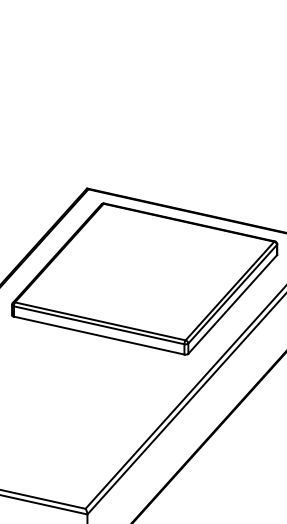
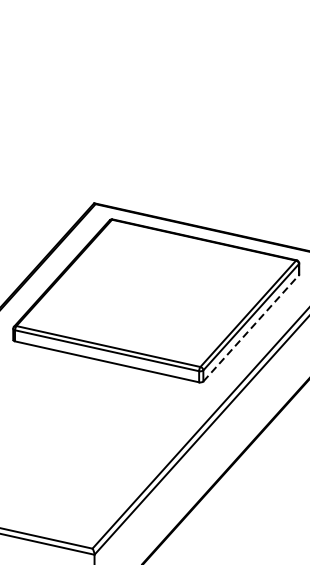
line: (233, 304) -> (252, 328), solid -> dashed

